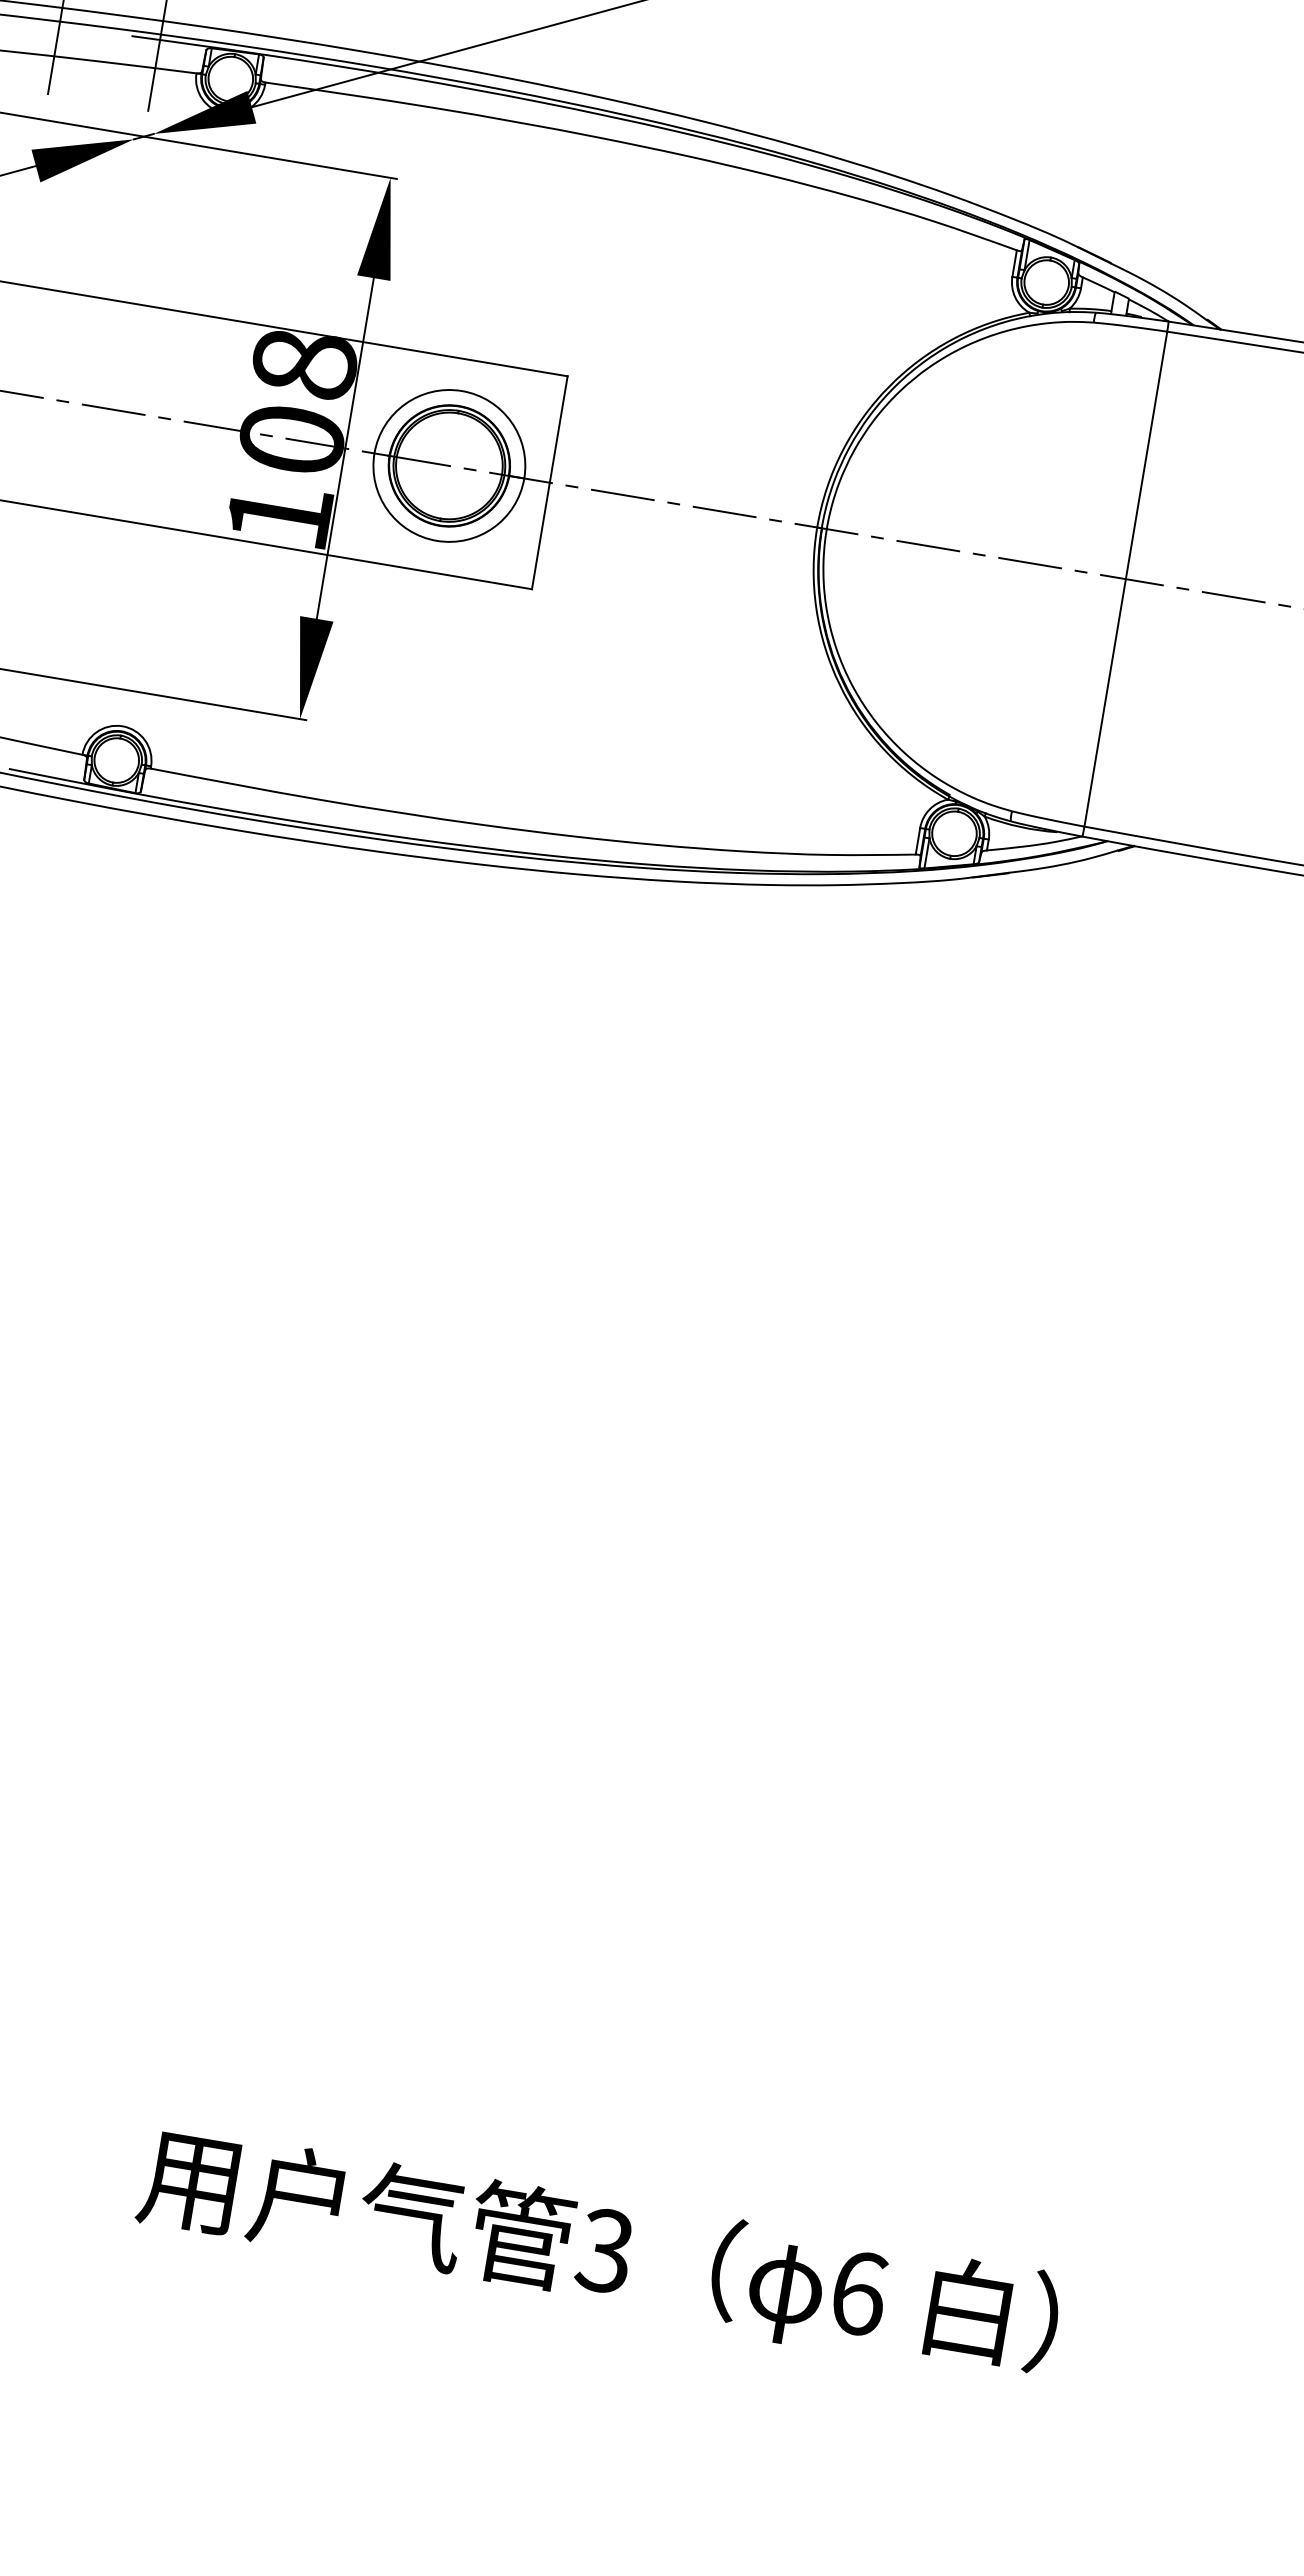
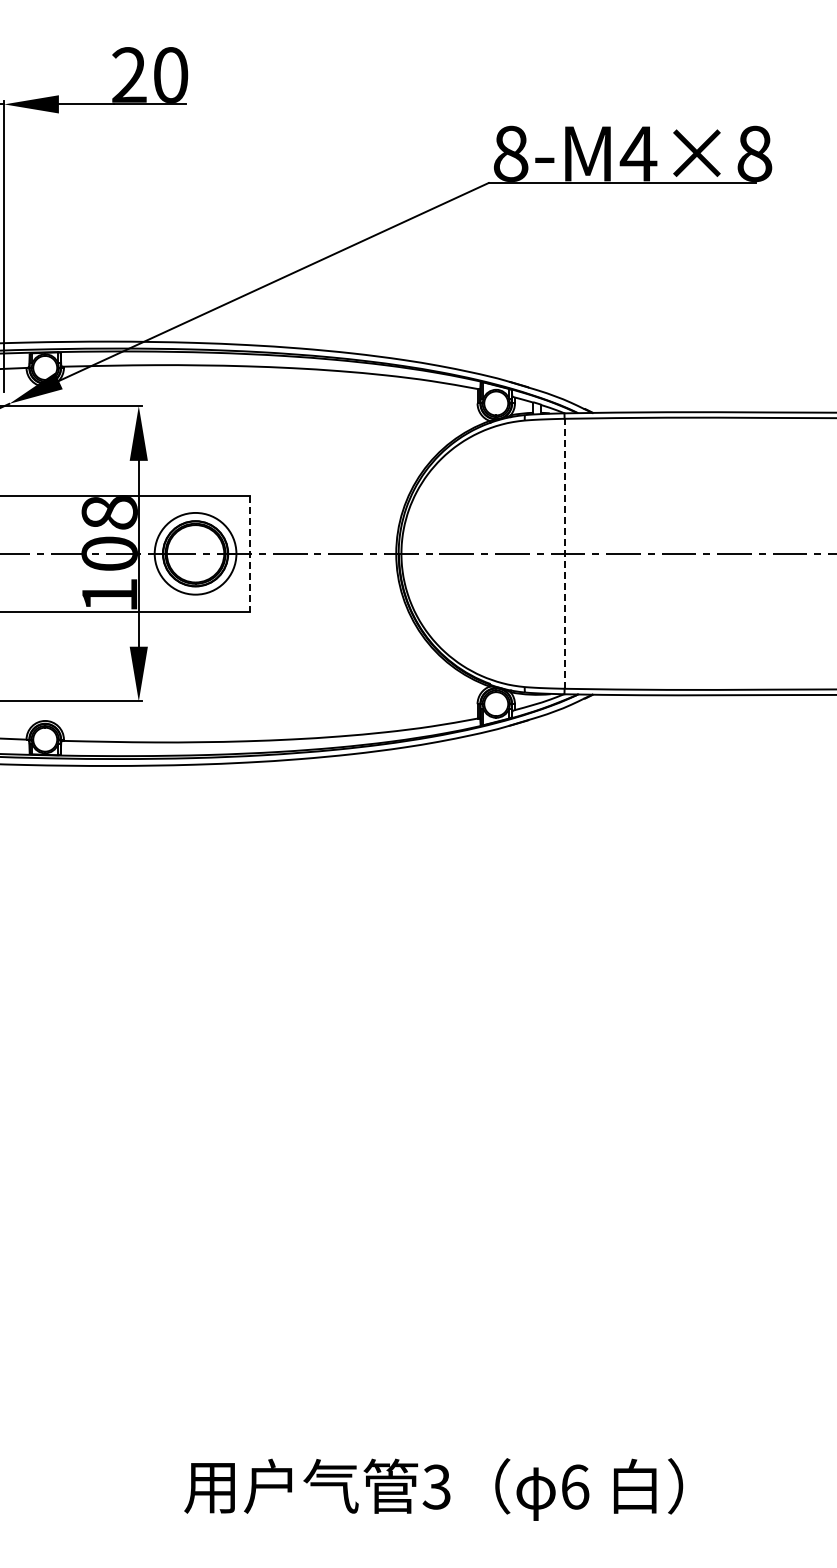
line: (549, 484) -> (250, 554), solid -> dashed
line: (1125, 578) -> (564, 553), solid -> dashed

